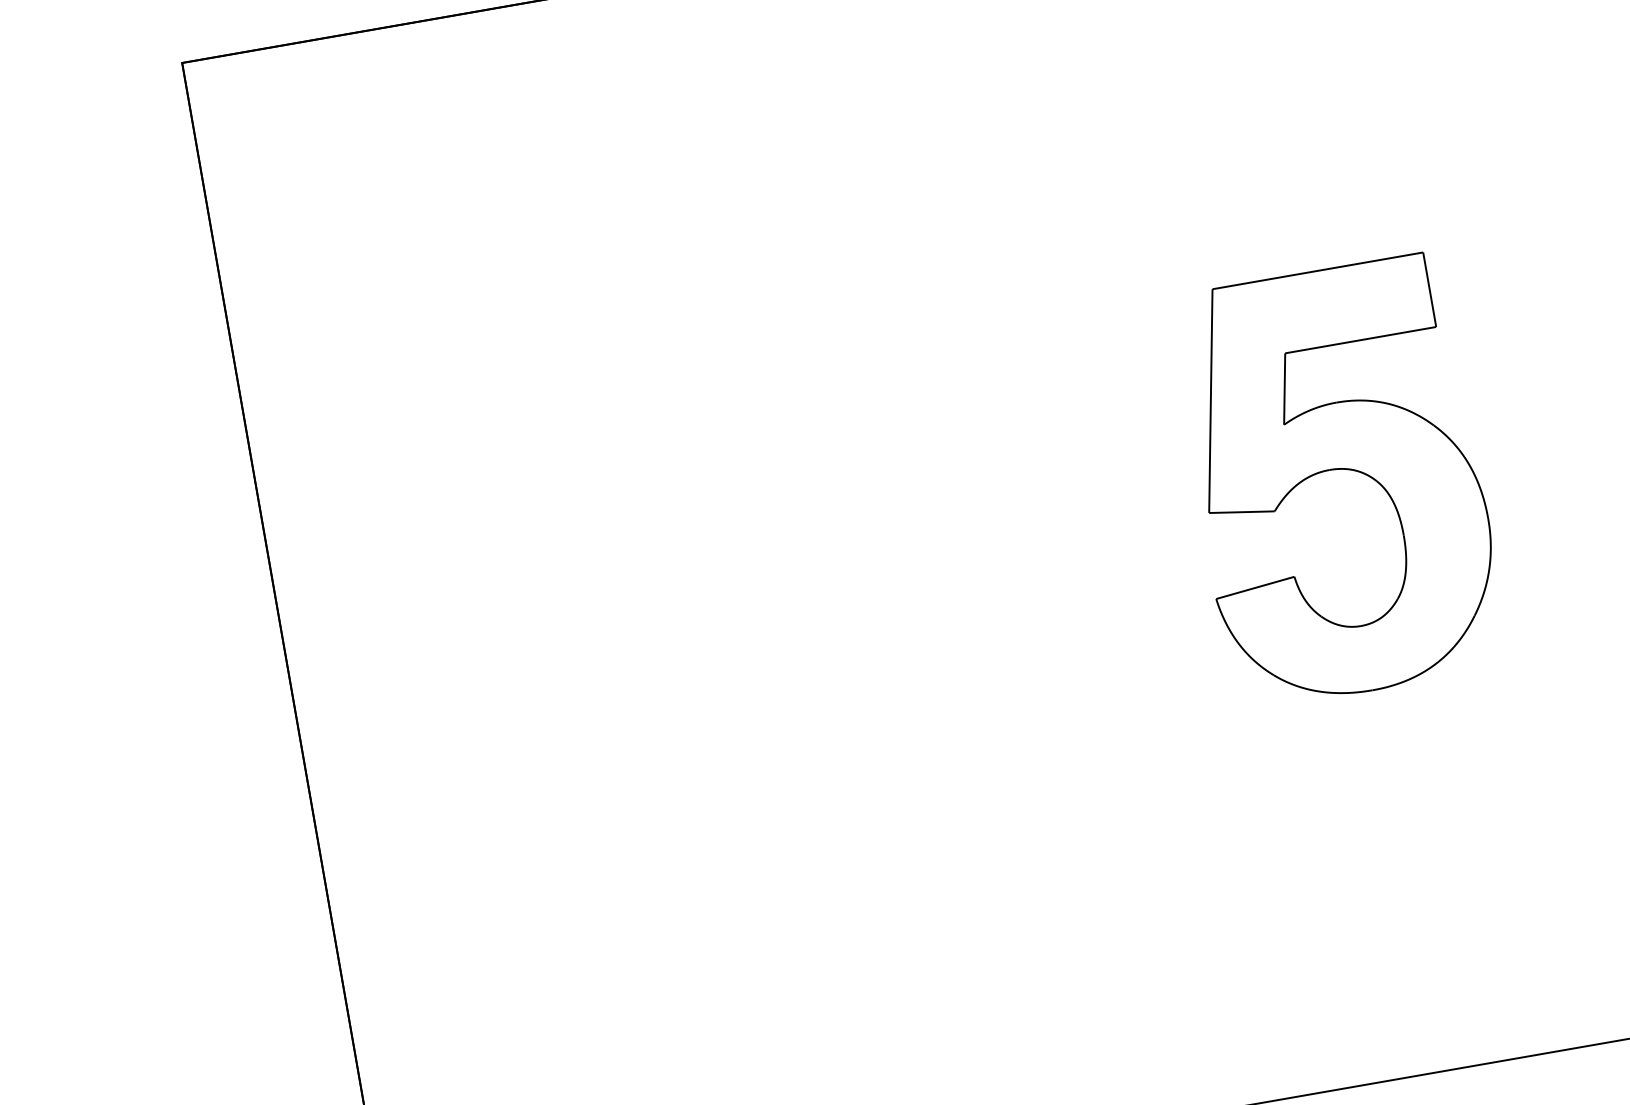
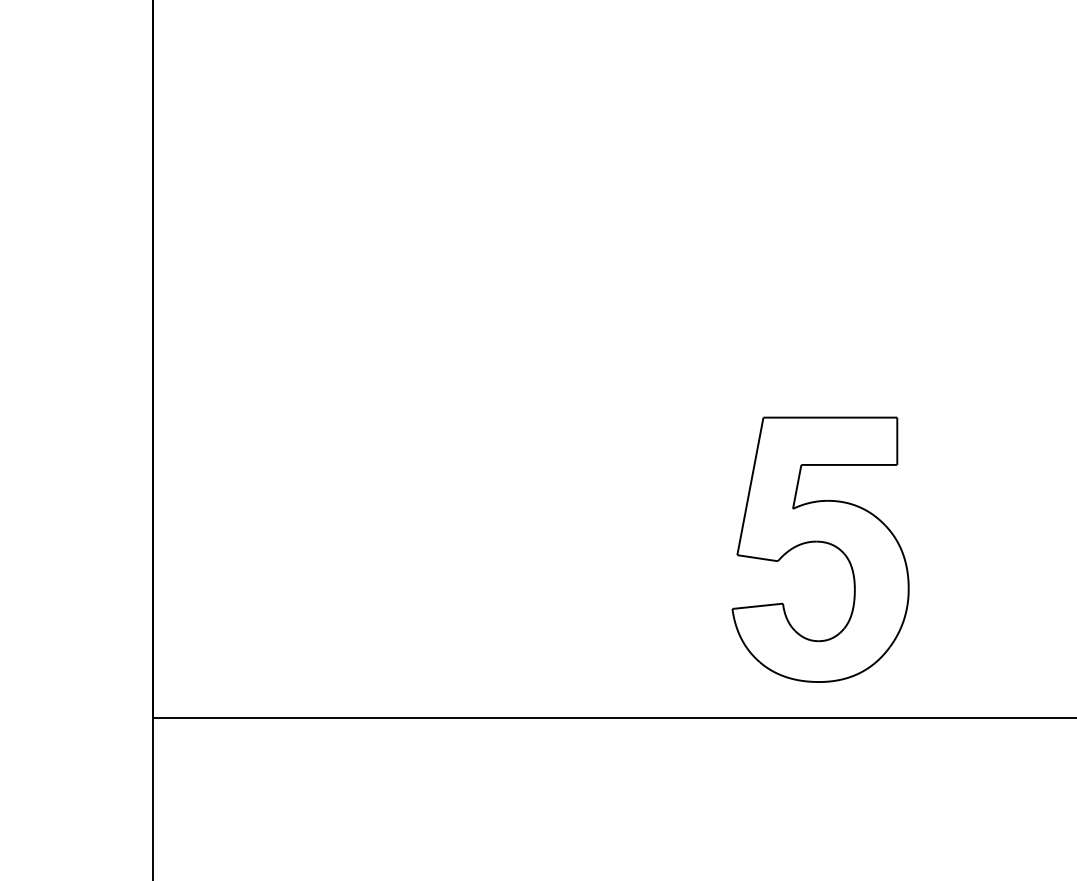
part: (1341, 470) -> (823, 543), moved

